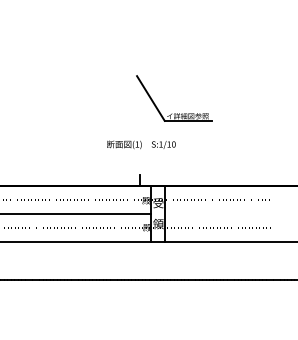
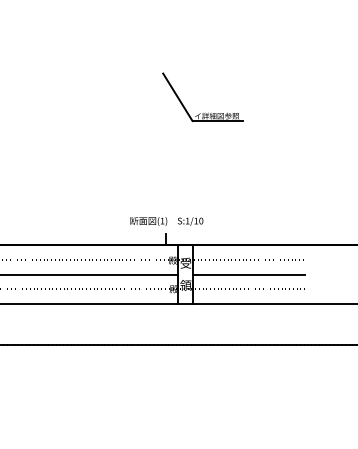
part: (174, 113) -> (202, 113), moved
text: (141, 144) -> (166, 221), moved
line: (218, 213) -> (249, 274), added

